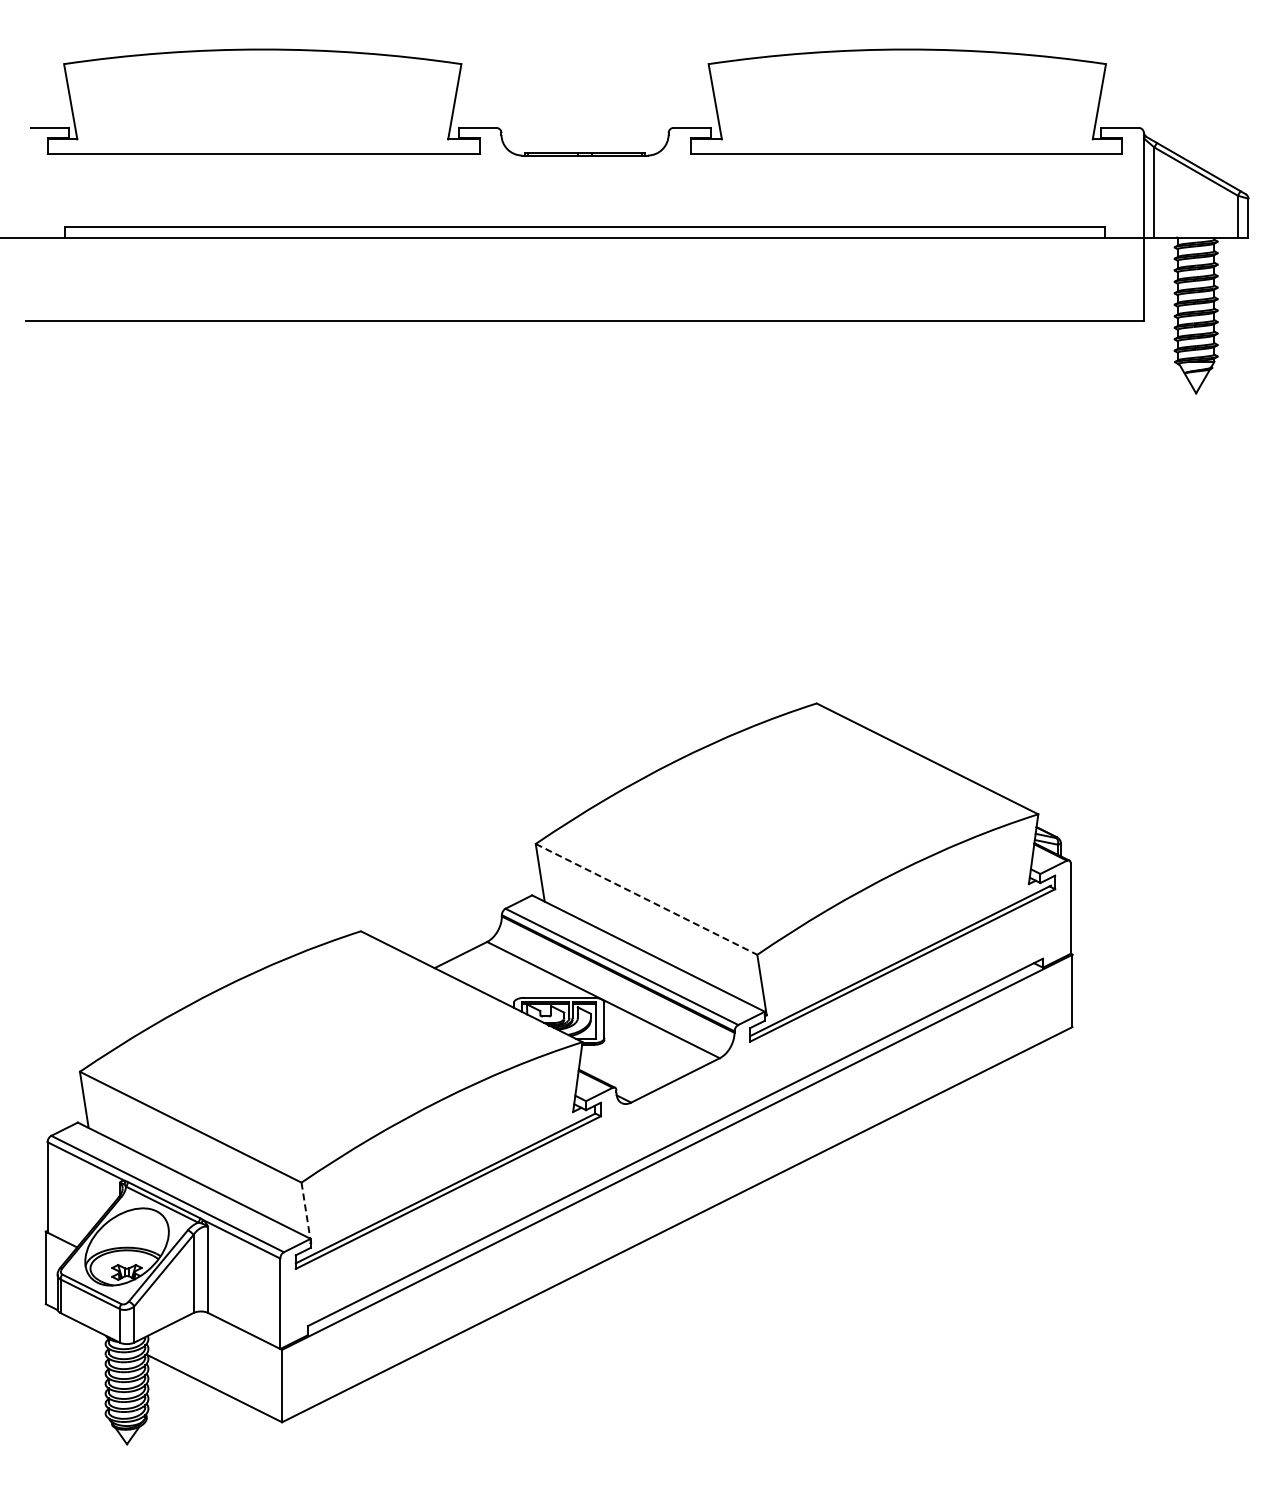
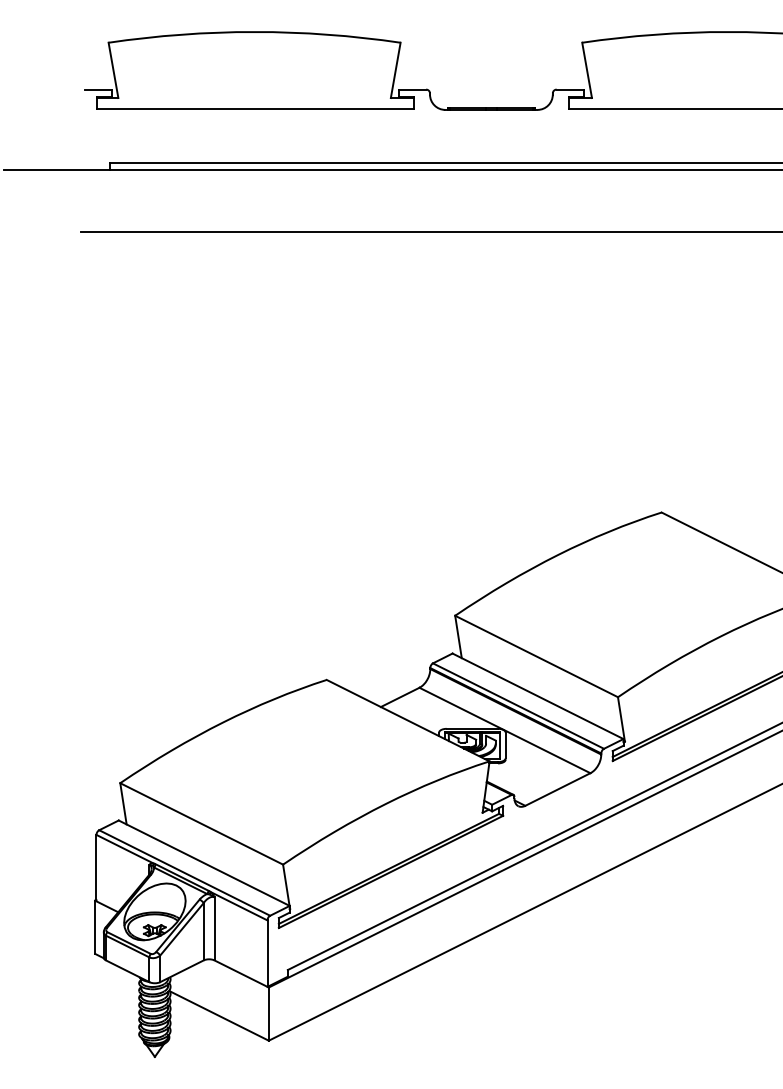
line: (646, 899) -> (536, 656), dashed -> solid
line: (306, 1211) -> (286, 885), dashed -> solid

